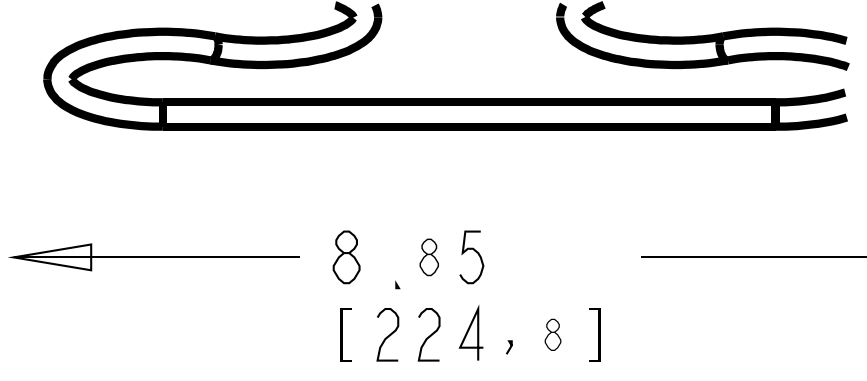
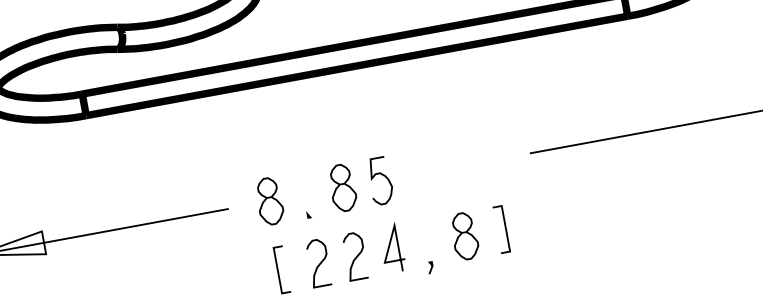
part: (429, 257) -> (343, 188), size x1.43
part: (397, 284) -> (308, 214), moved
part: (552, 334) -> (464, 236), size x1.67
line: (509, 347) -> (430, 267), moved

